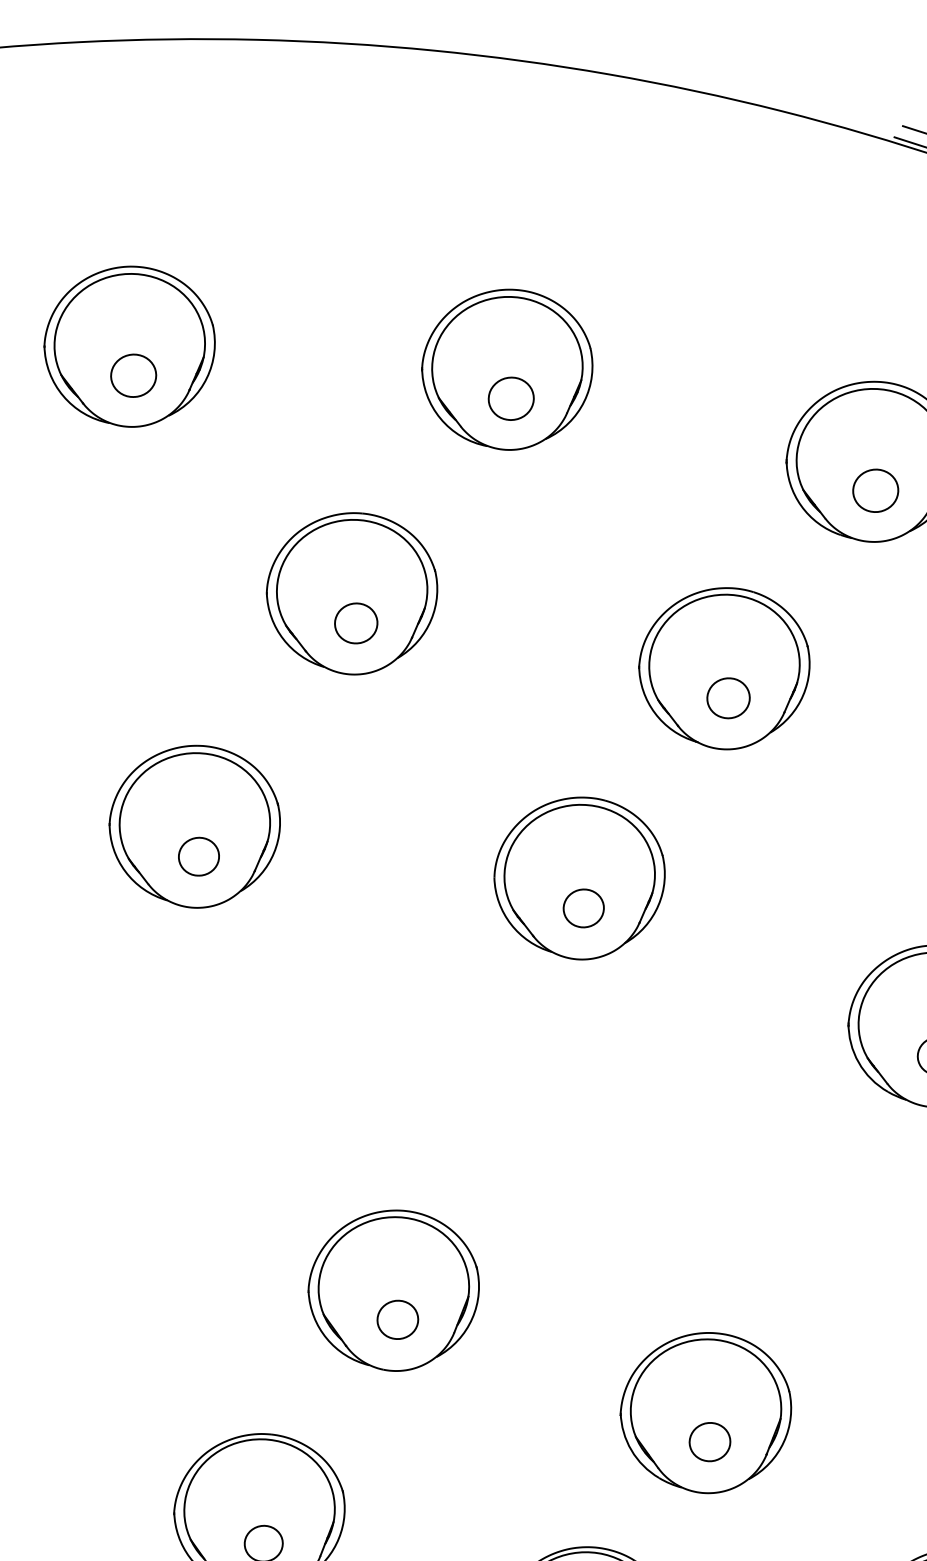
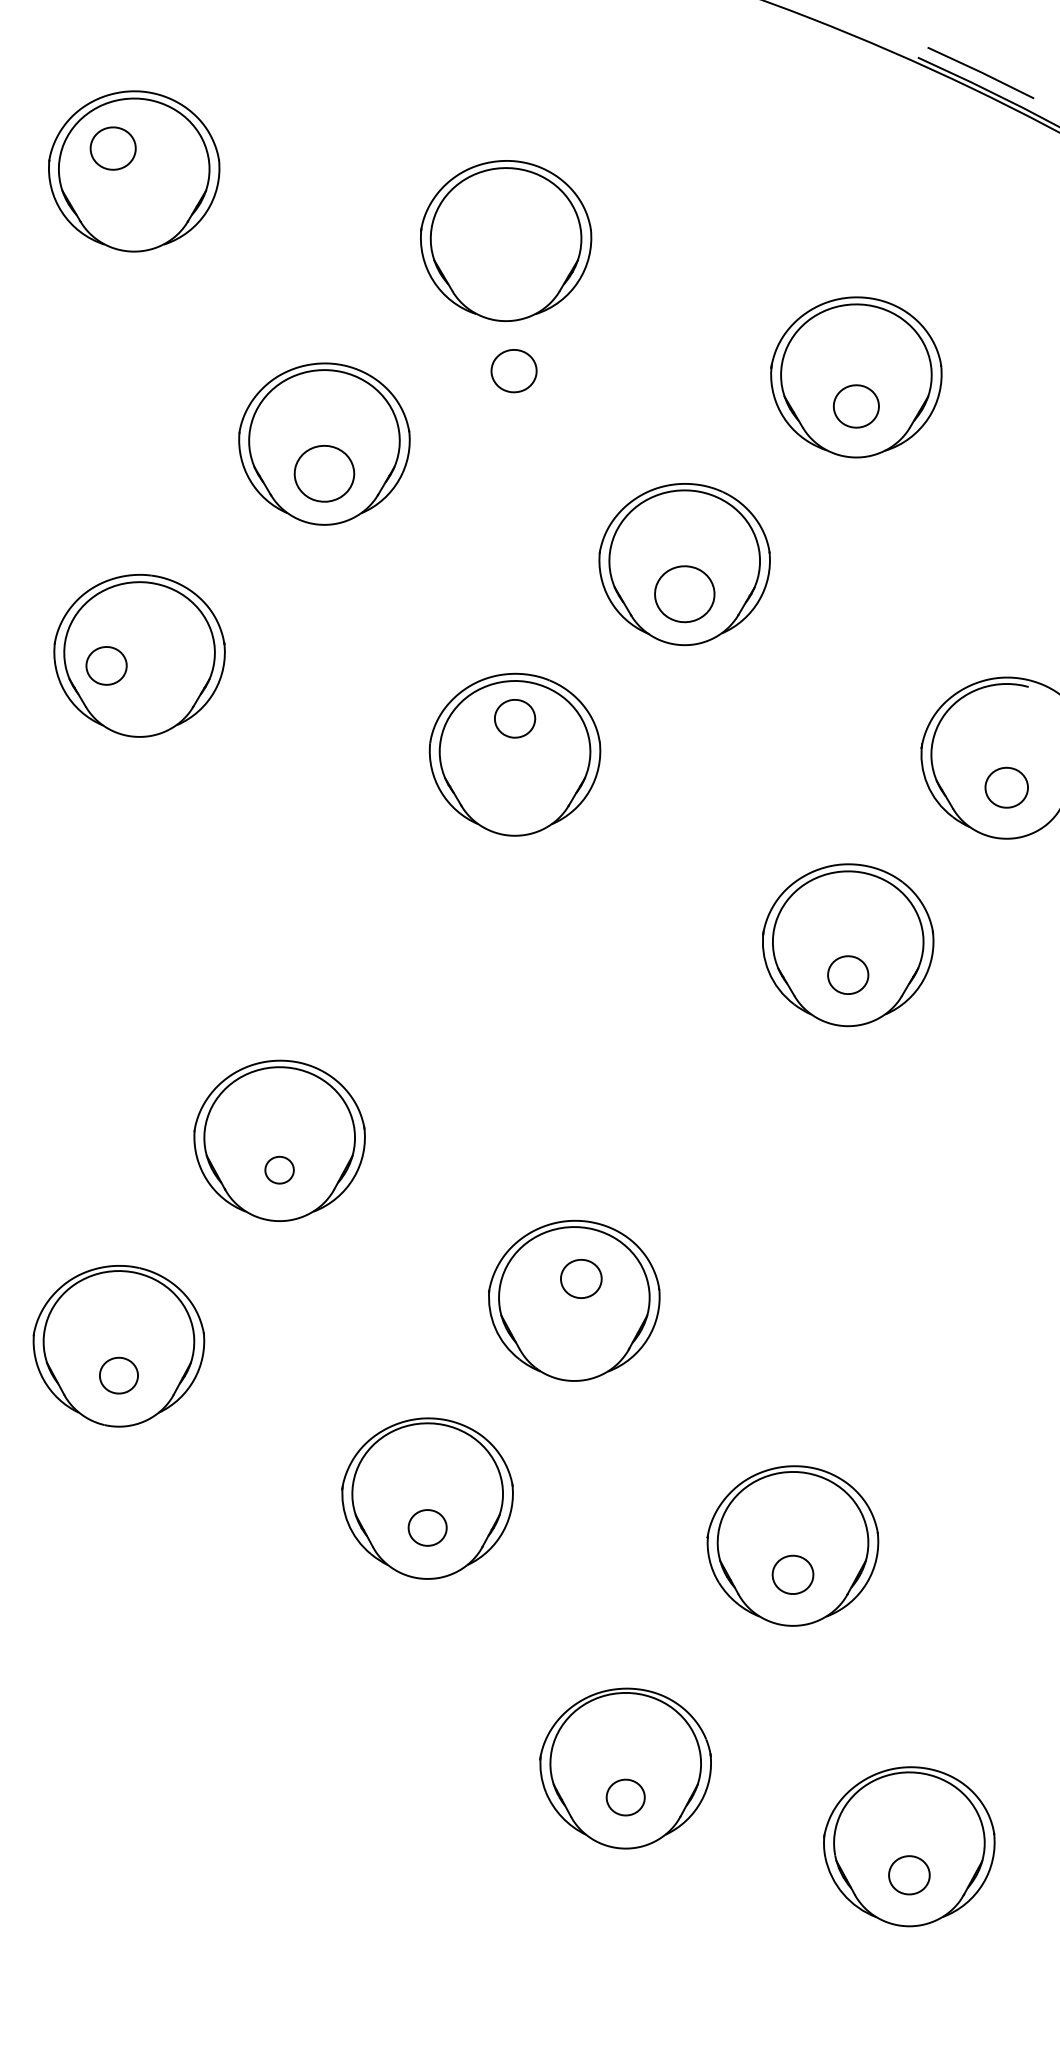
part: (132, 375) -> (112, 148), moved
part: (510, 399) -> (513, 371), moved
part: (356, 623) -> (324, 473), size x1.4
part: (728, 697) -> (684, 593), size x1.4
part: (198, 856) -> (106, 665), moved
part: (584, 908) -> (515, 718), moved
part: (397, 1320) -> (279, 1170), size x0.7
part: (710, 1441) -> (581, 1278), moved

